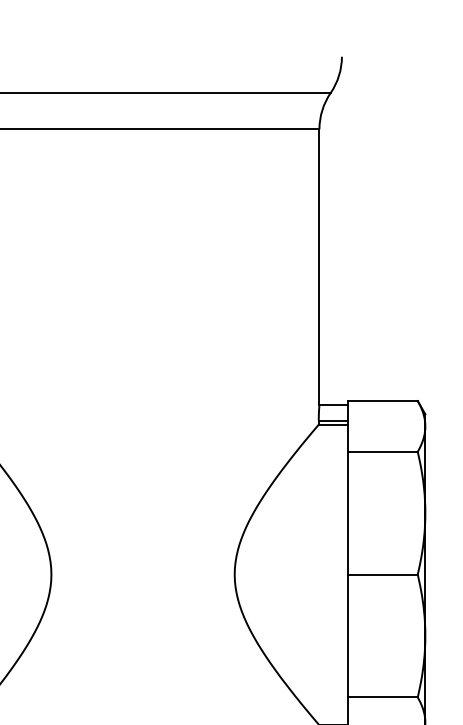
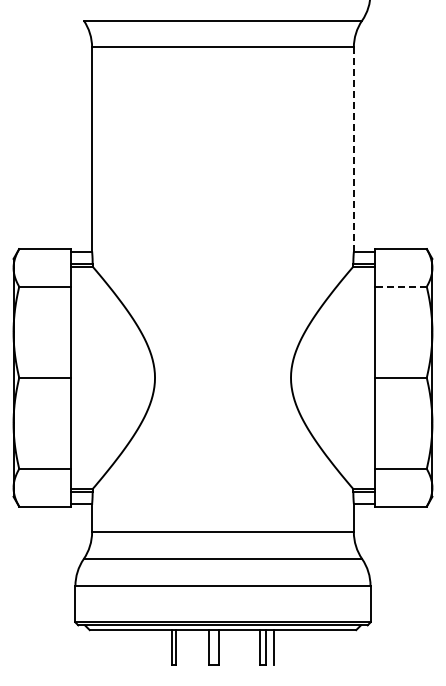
line: (318, 268) -> (353, 150), solid -> dashed
line: (383, 451) -> (401, 286), solid -> dashed

